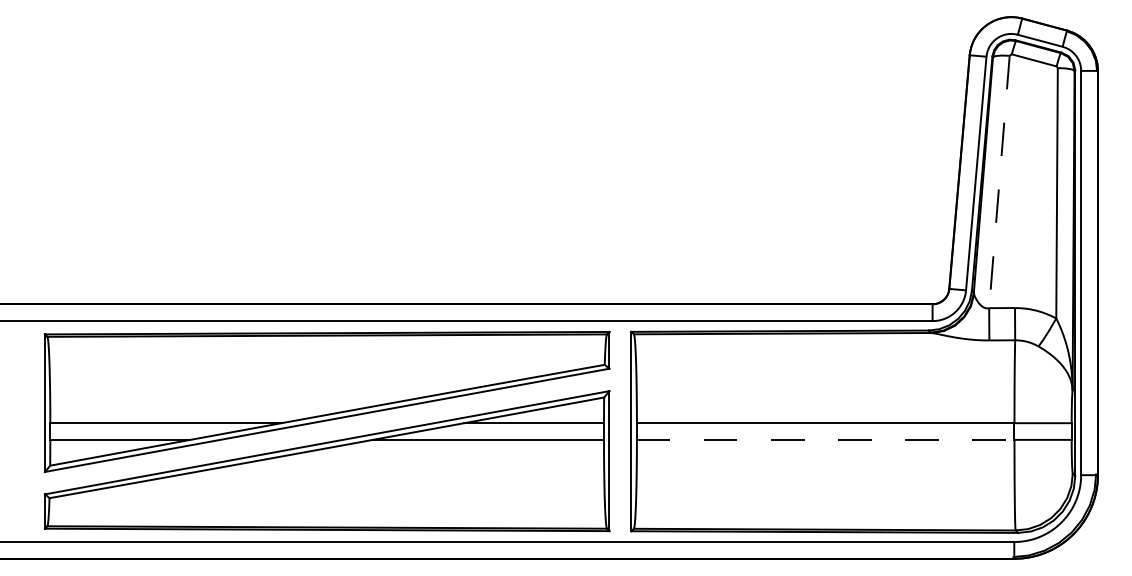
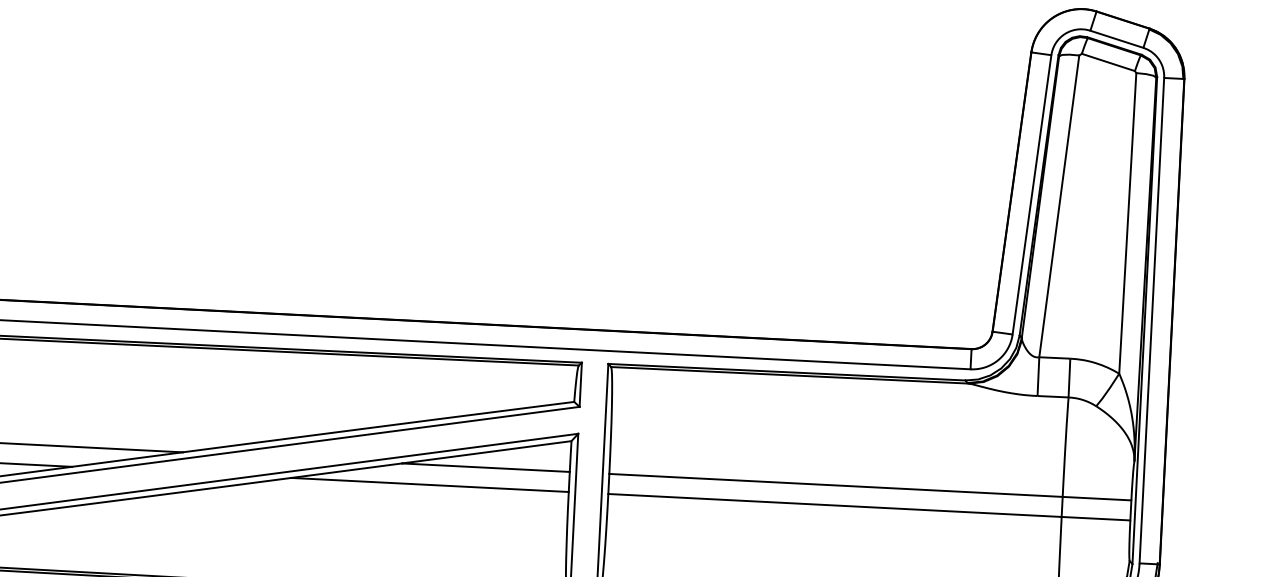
line: (999, 182) -> (1059, 206), dashed -> solid
line: (825, 439) -> (834, 505), dashed -> solid

